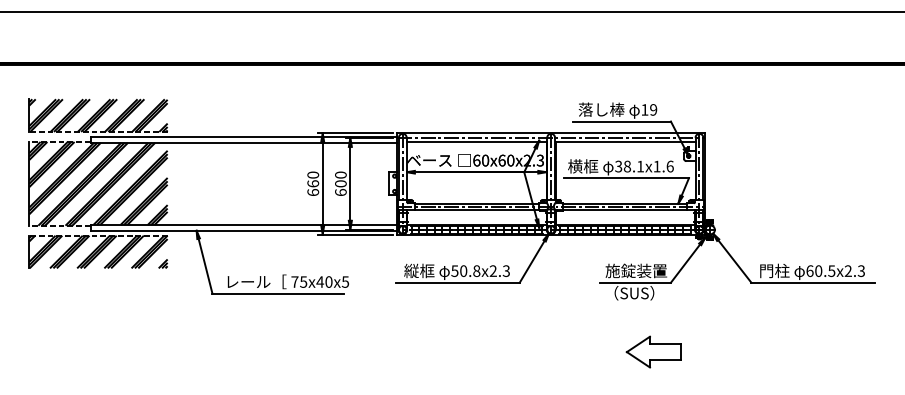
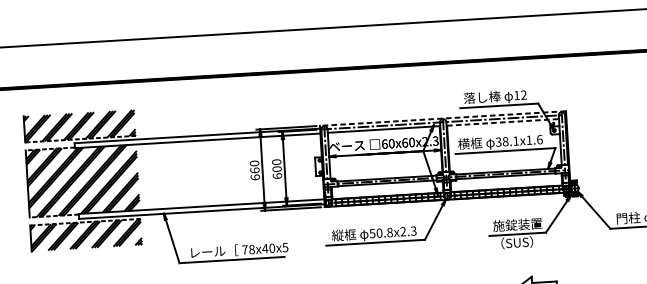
text: (653, 109) -> (523, 94), 19 -> 12
line: (551, 133) -> (443, 118), solid -> dashed
line: (625, 142) -> (502, 122), solid -> dashed
text: (303, 281) -> (251, 249), 75x40x5 -> 78x40x5

